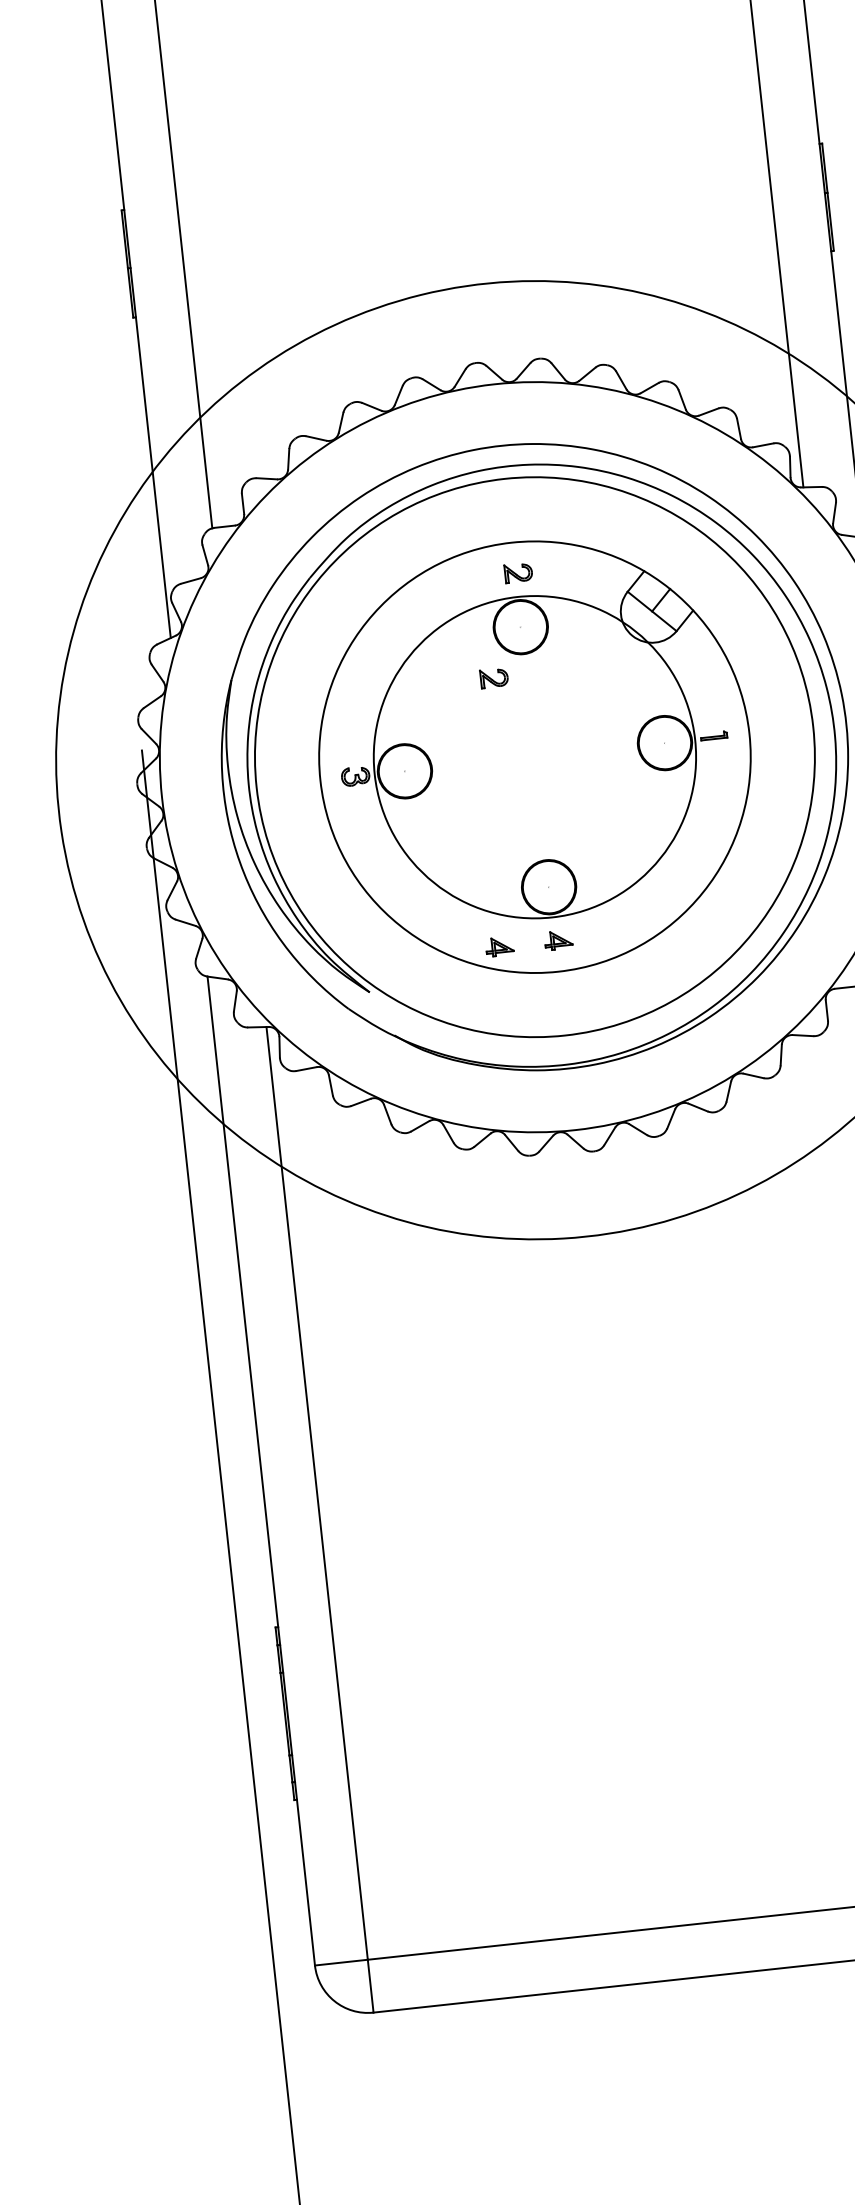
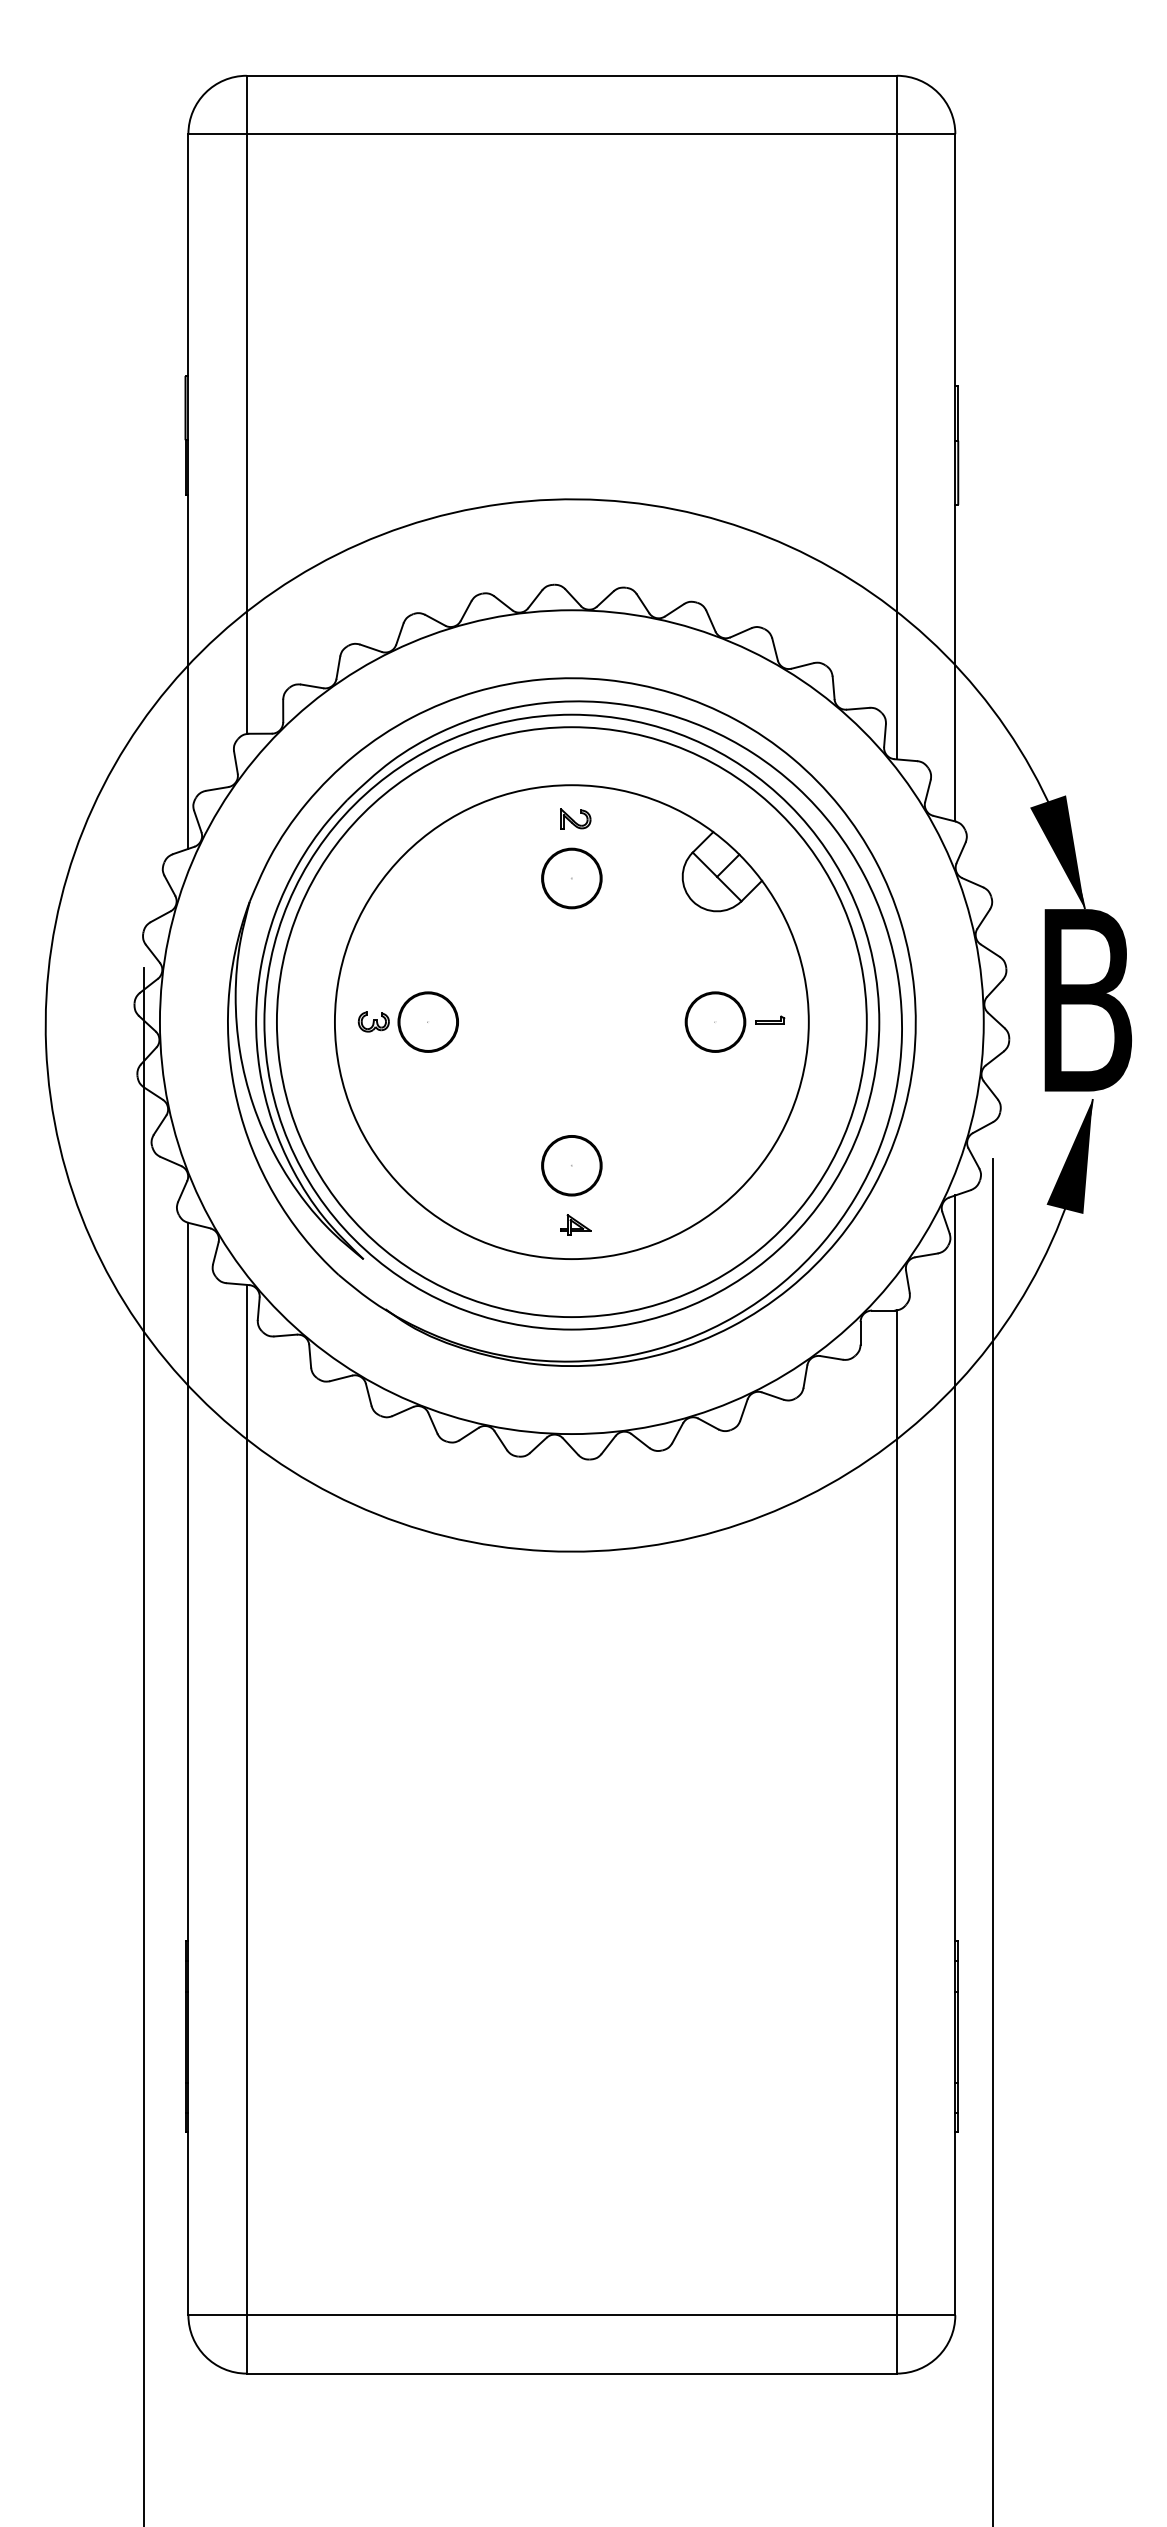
part: (493, 677) -> (536, 930), removed
circle: (534, 757) -> (571, 1022), size x1.67
part: (499, 946) -> (510, 1224), removed

